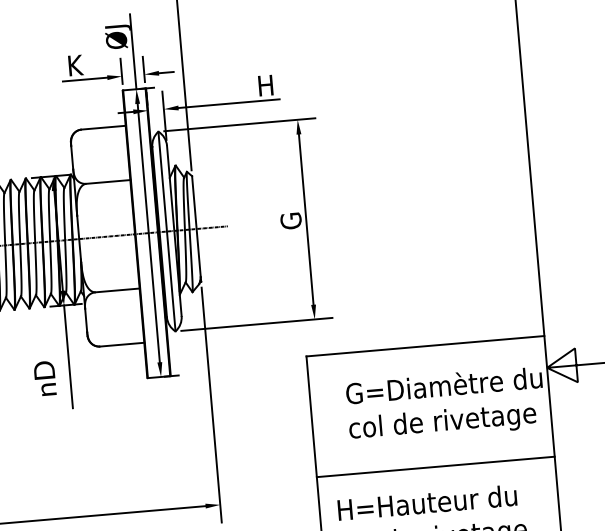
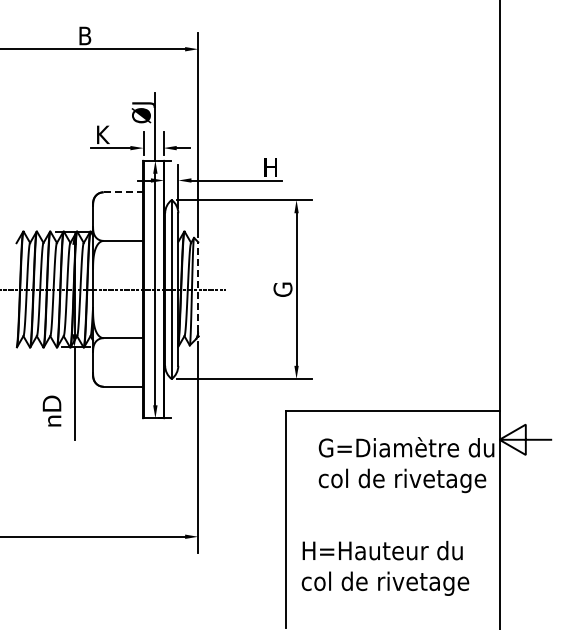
line: (103, 127) -> (123, 192), solid -> dashed
line: (196, 225) -> (198, 286), solid -> dashed
line: (435, 467) -> (392, 519), removed

